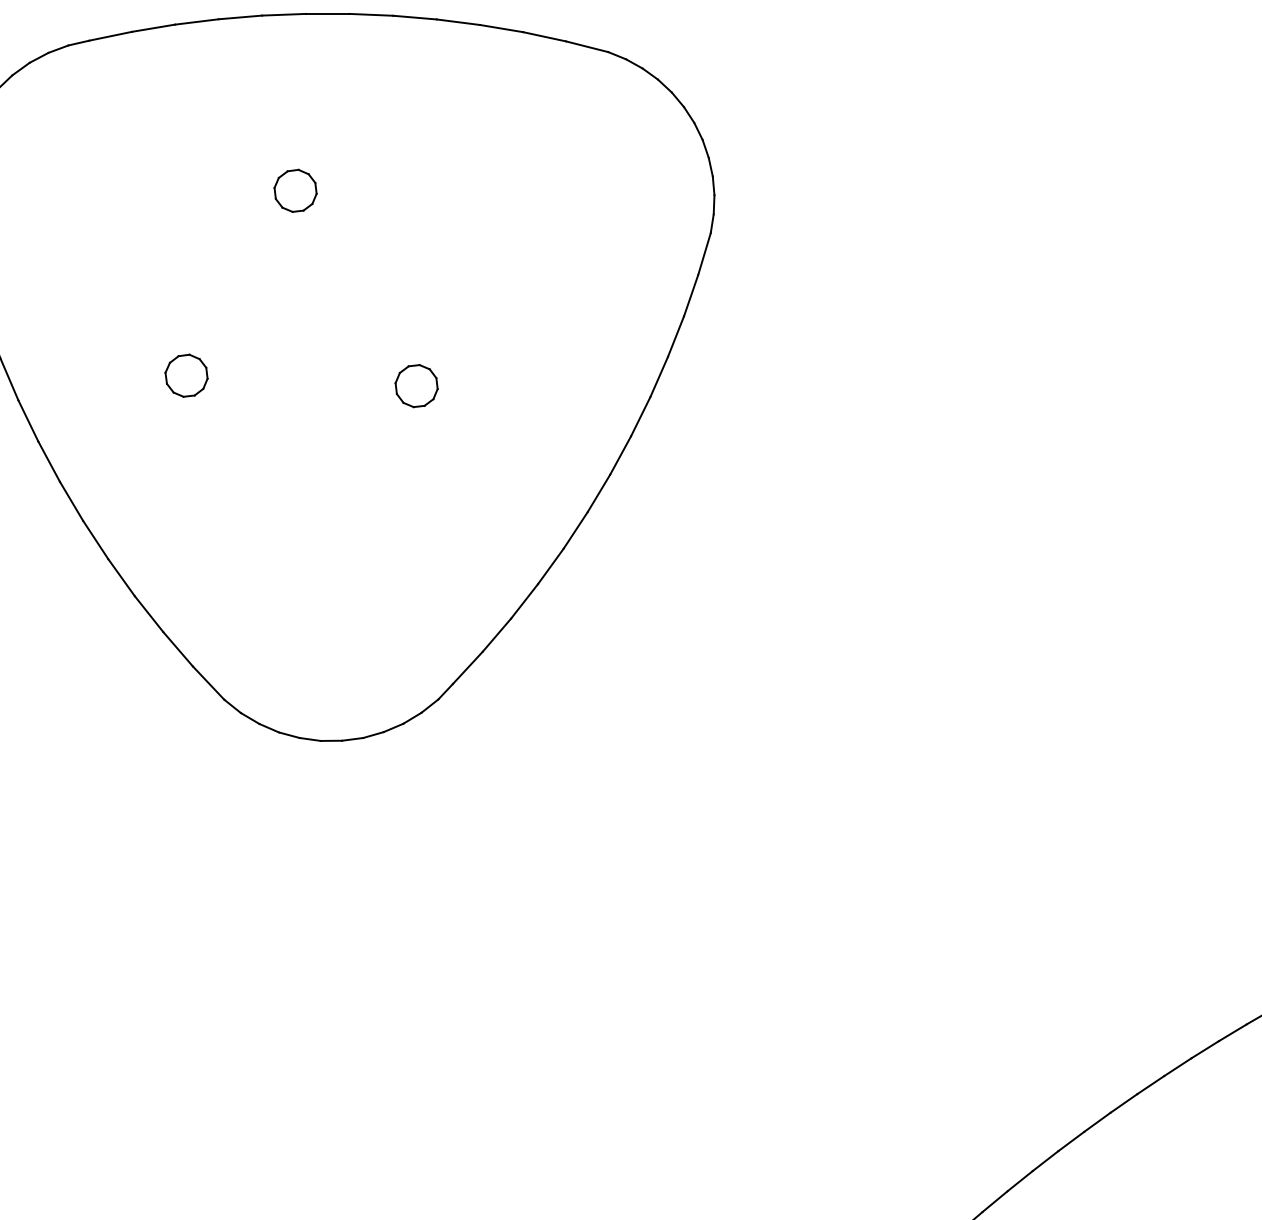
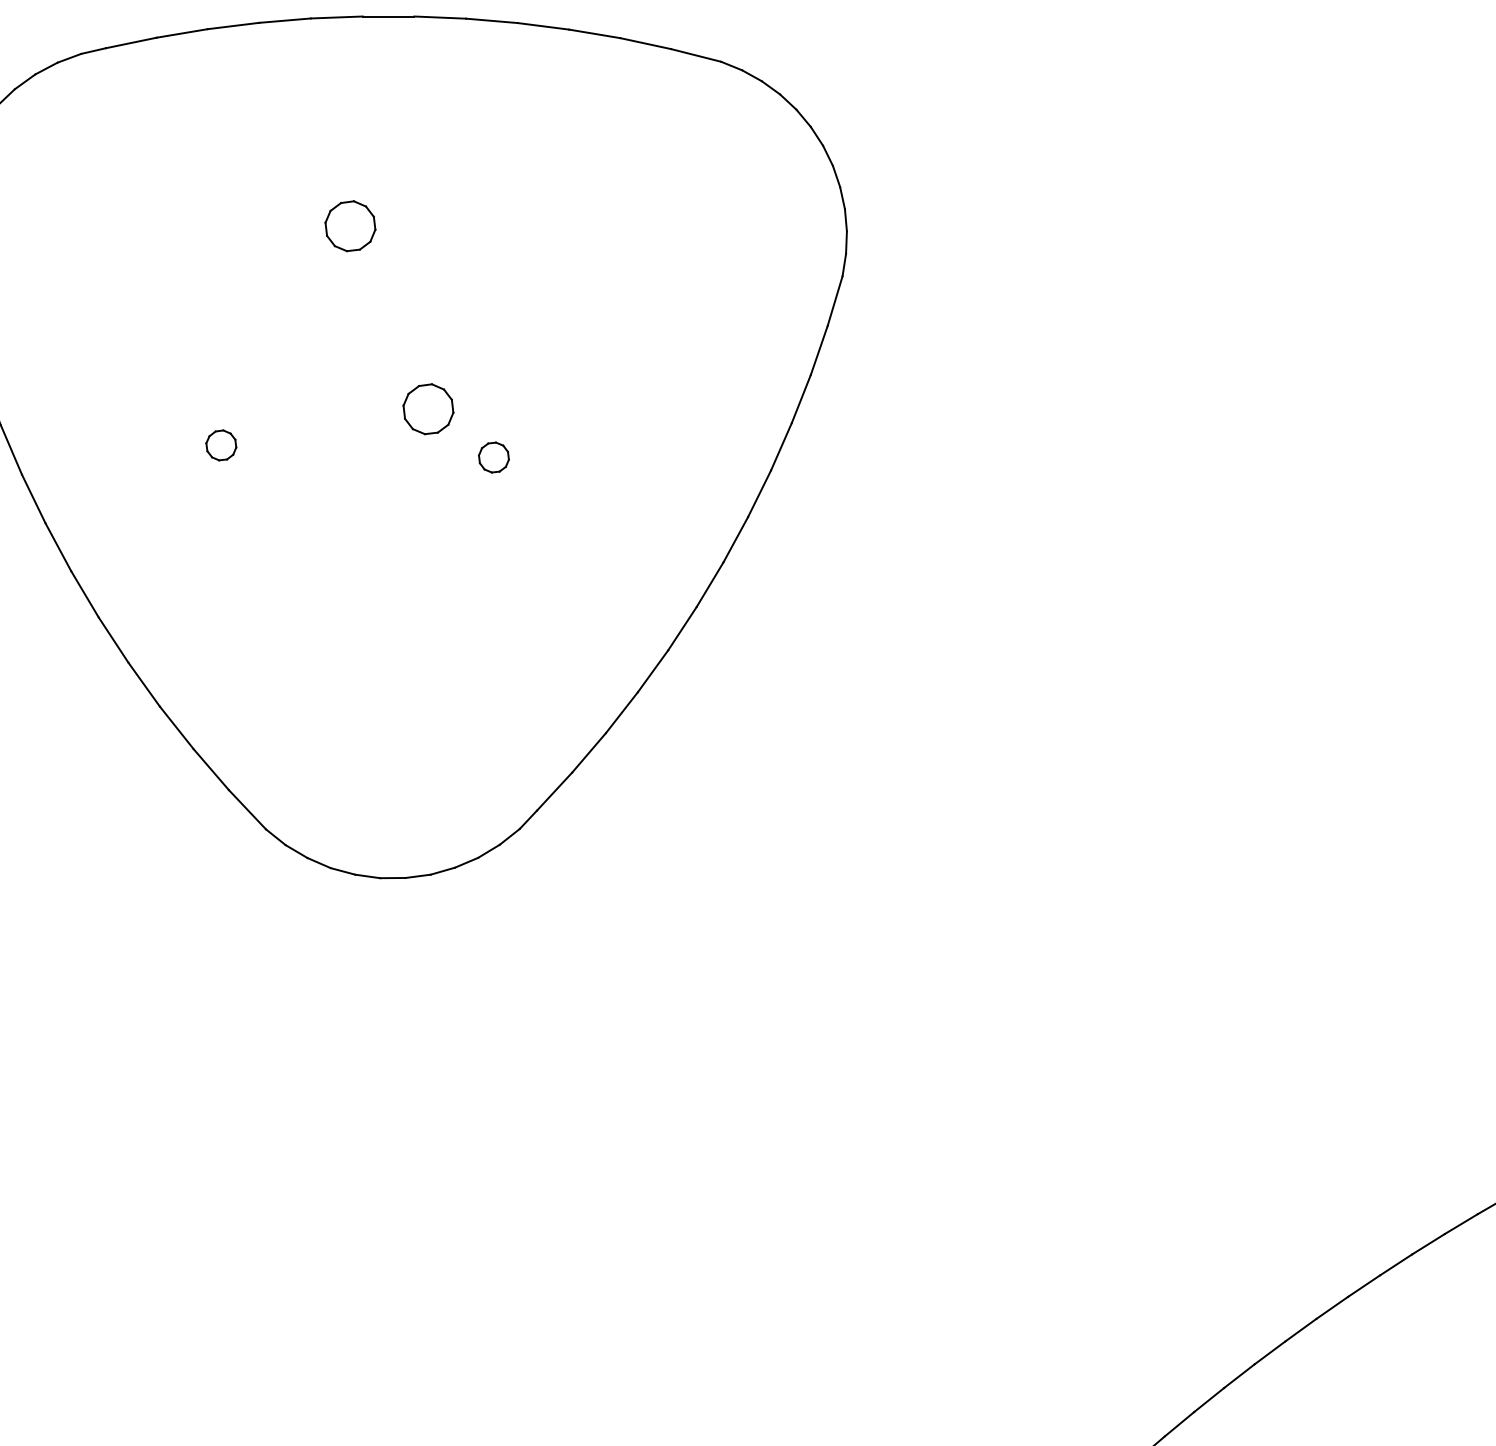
part: (361, 345) -> (428, 409), added
part: (186, 375) -> (221, 445), size x0.6
part: (416, 385) -> (493, 457), size x0.6

